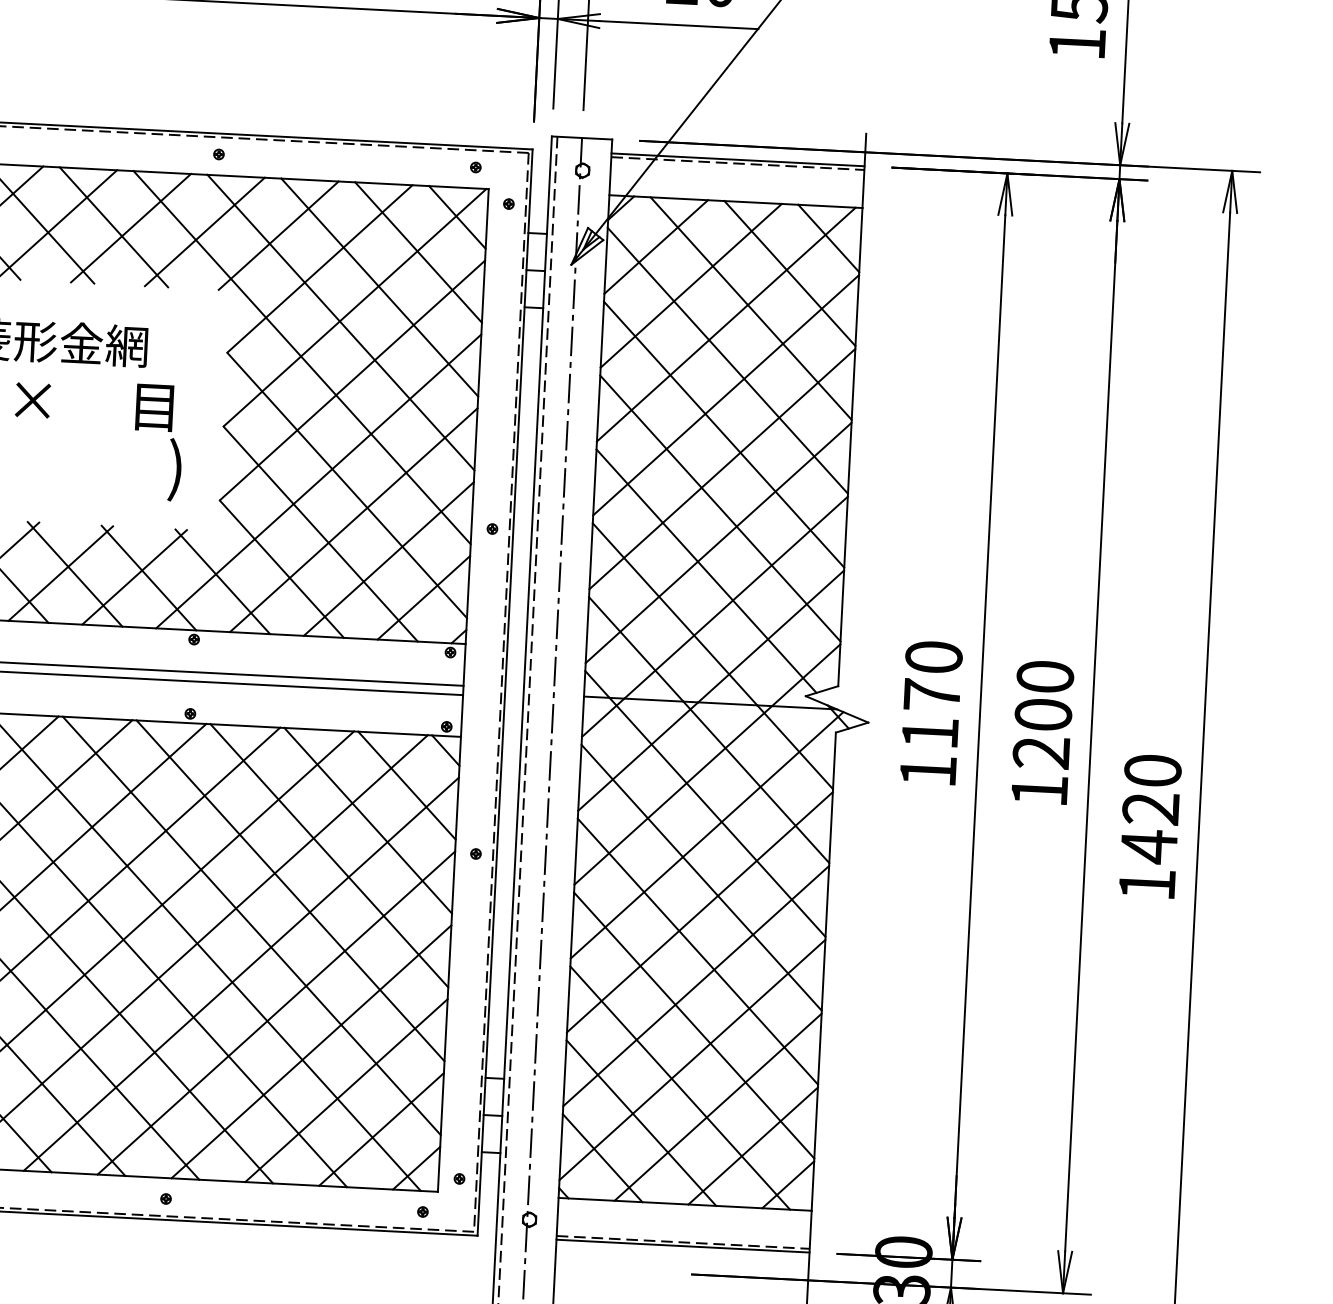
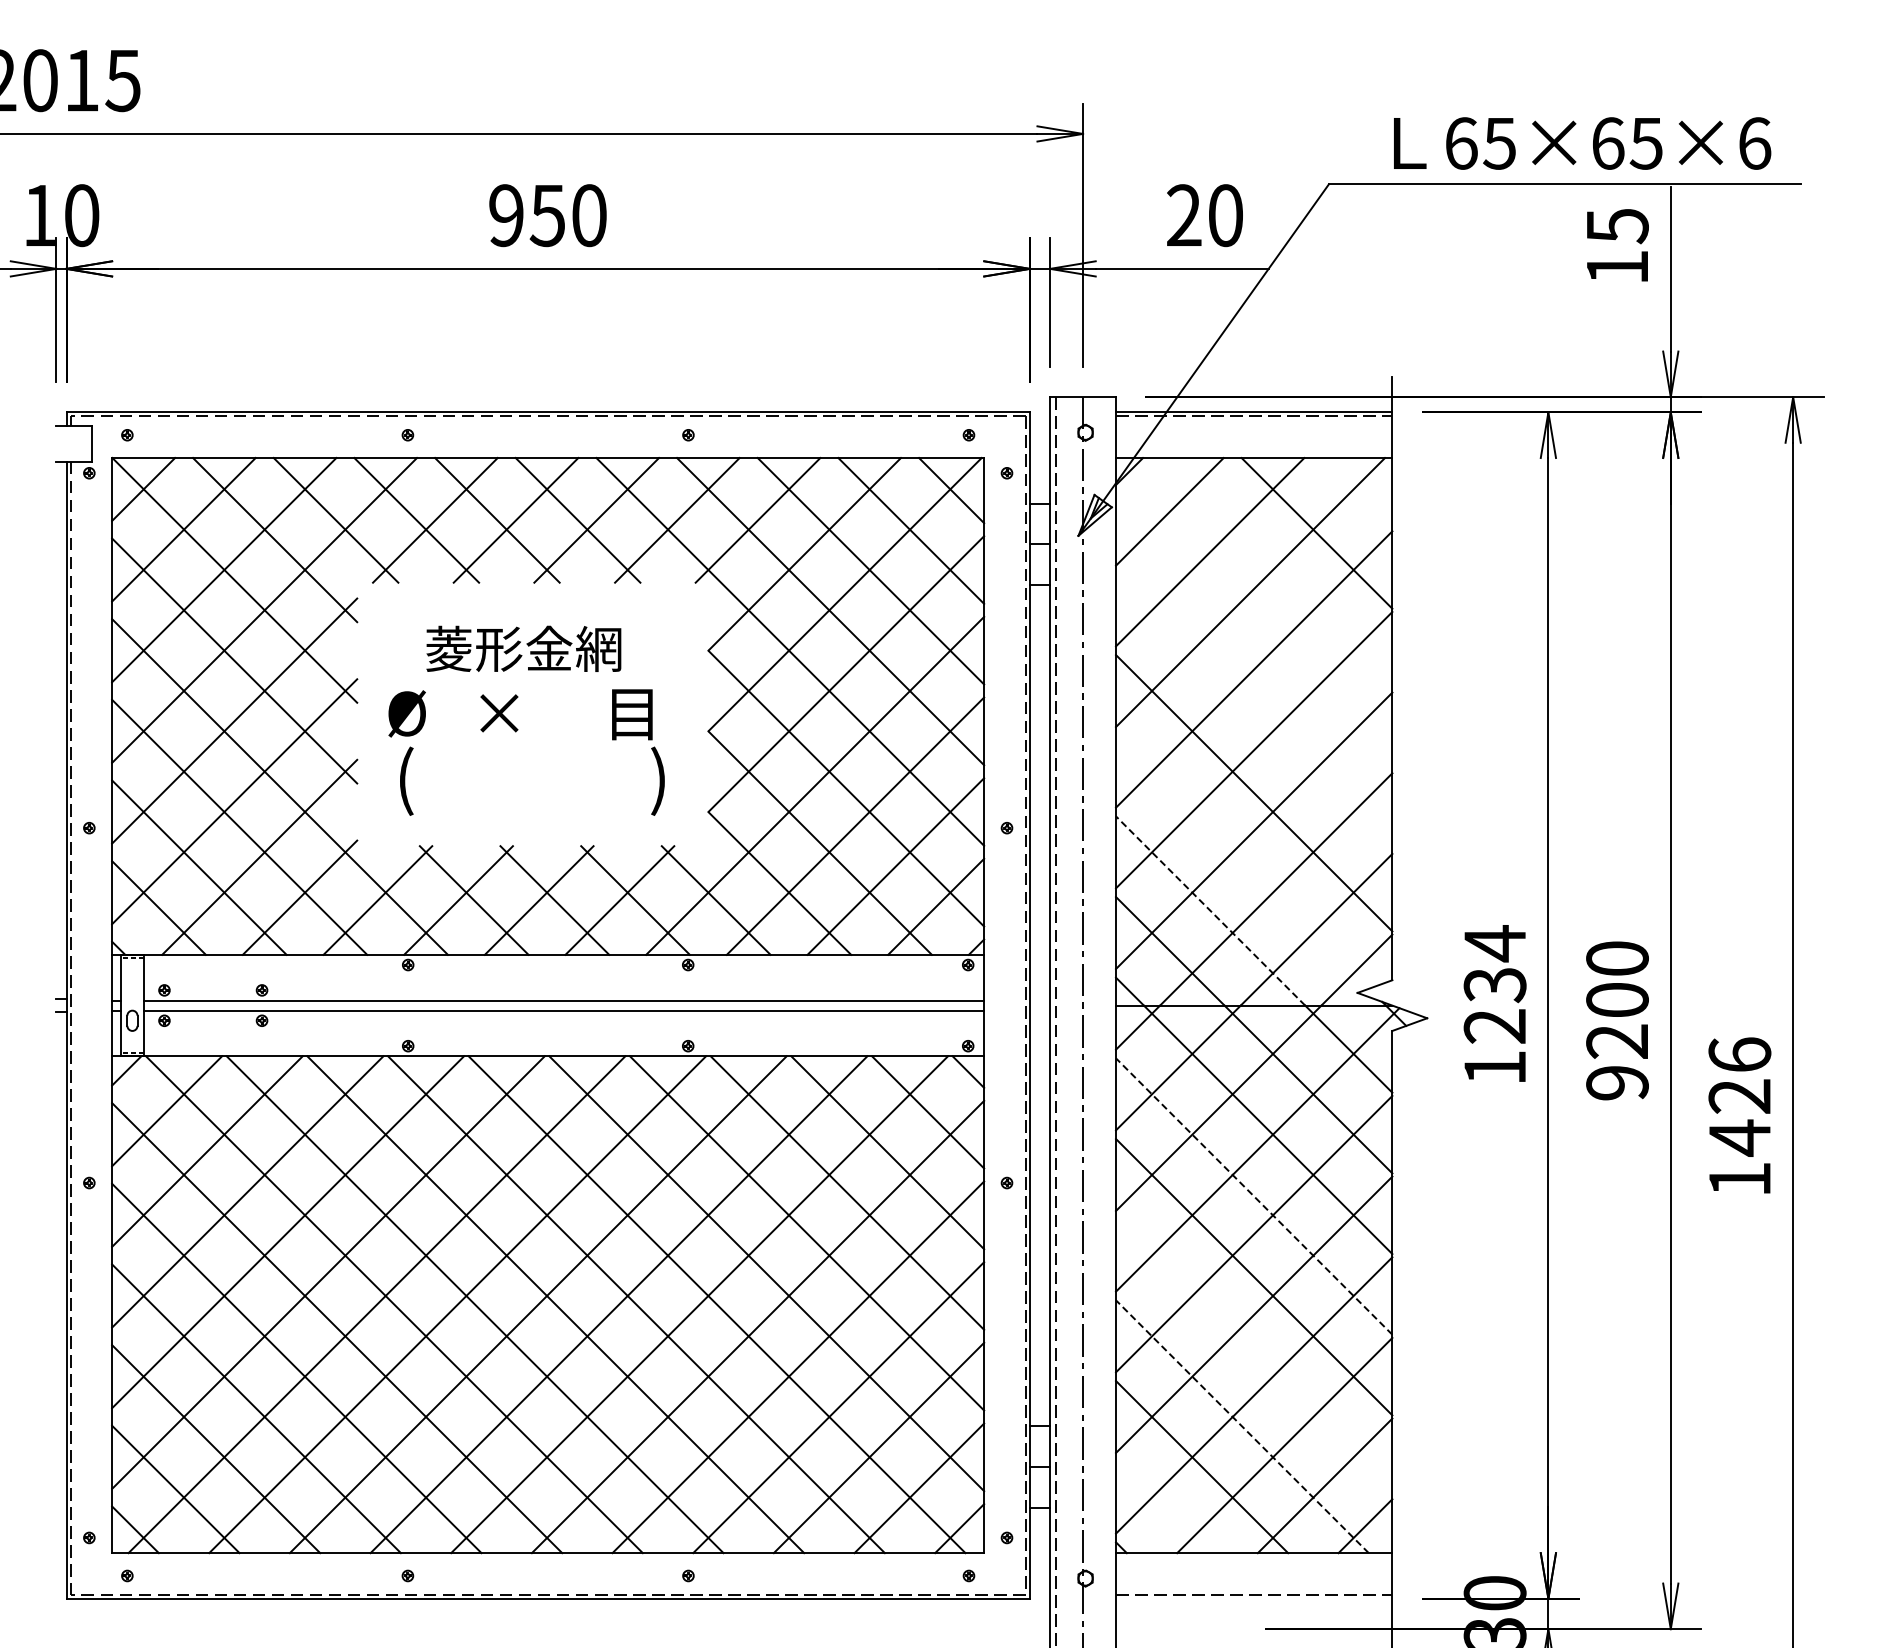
line: (828, 238) -> (1357, 493), removed
line: (751, 308) -> (1276, 573), removed
line: (728, 360) -> (1254, 631), removed
line: (724, 434) -> (1254, 712), removed
line: (706, 570) -> (1242, 861), removed
line: (674, 613) -> (1210, 910), solid -> dashed
text: (931, 694) -> (1494, 984), 1170 -> 1234
text: (1152, 770) -> (1739, 1054), 1420 -> 1426
text: (1039, 791) -> (1617, 1083), 1200 -> 9200
line: (701, 877) -> (1253, 1196), solid -> dashed
line: (694, 1025) -> (1254, 1357), removed
line: (680, 1087) -> (1242, 1426), solid -> dashed
line: (602, 1158) -> (1161, 1507), removed
line: (683, 1245) -> (1254, 1598), removed

